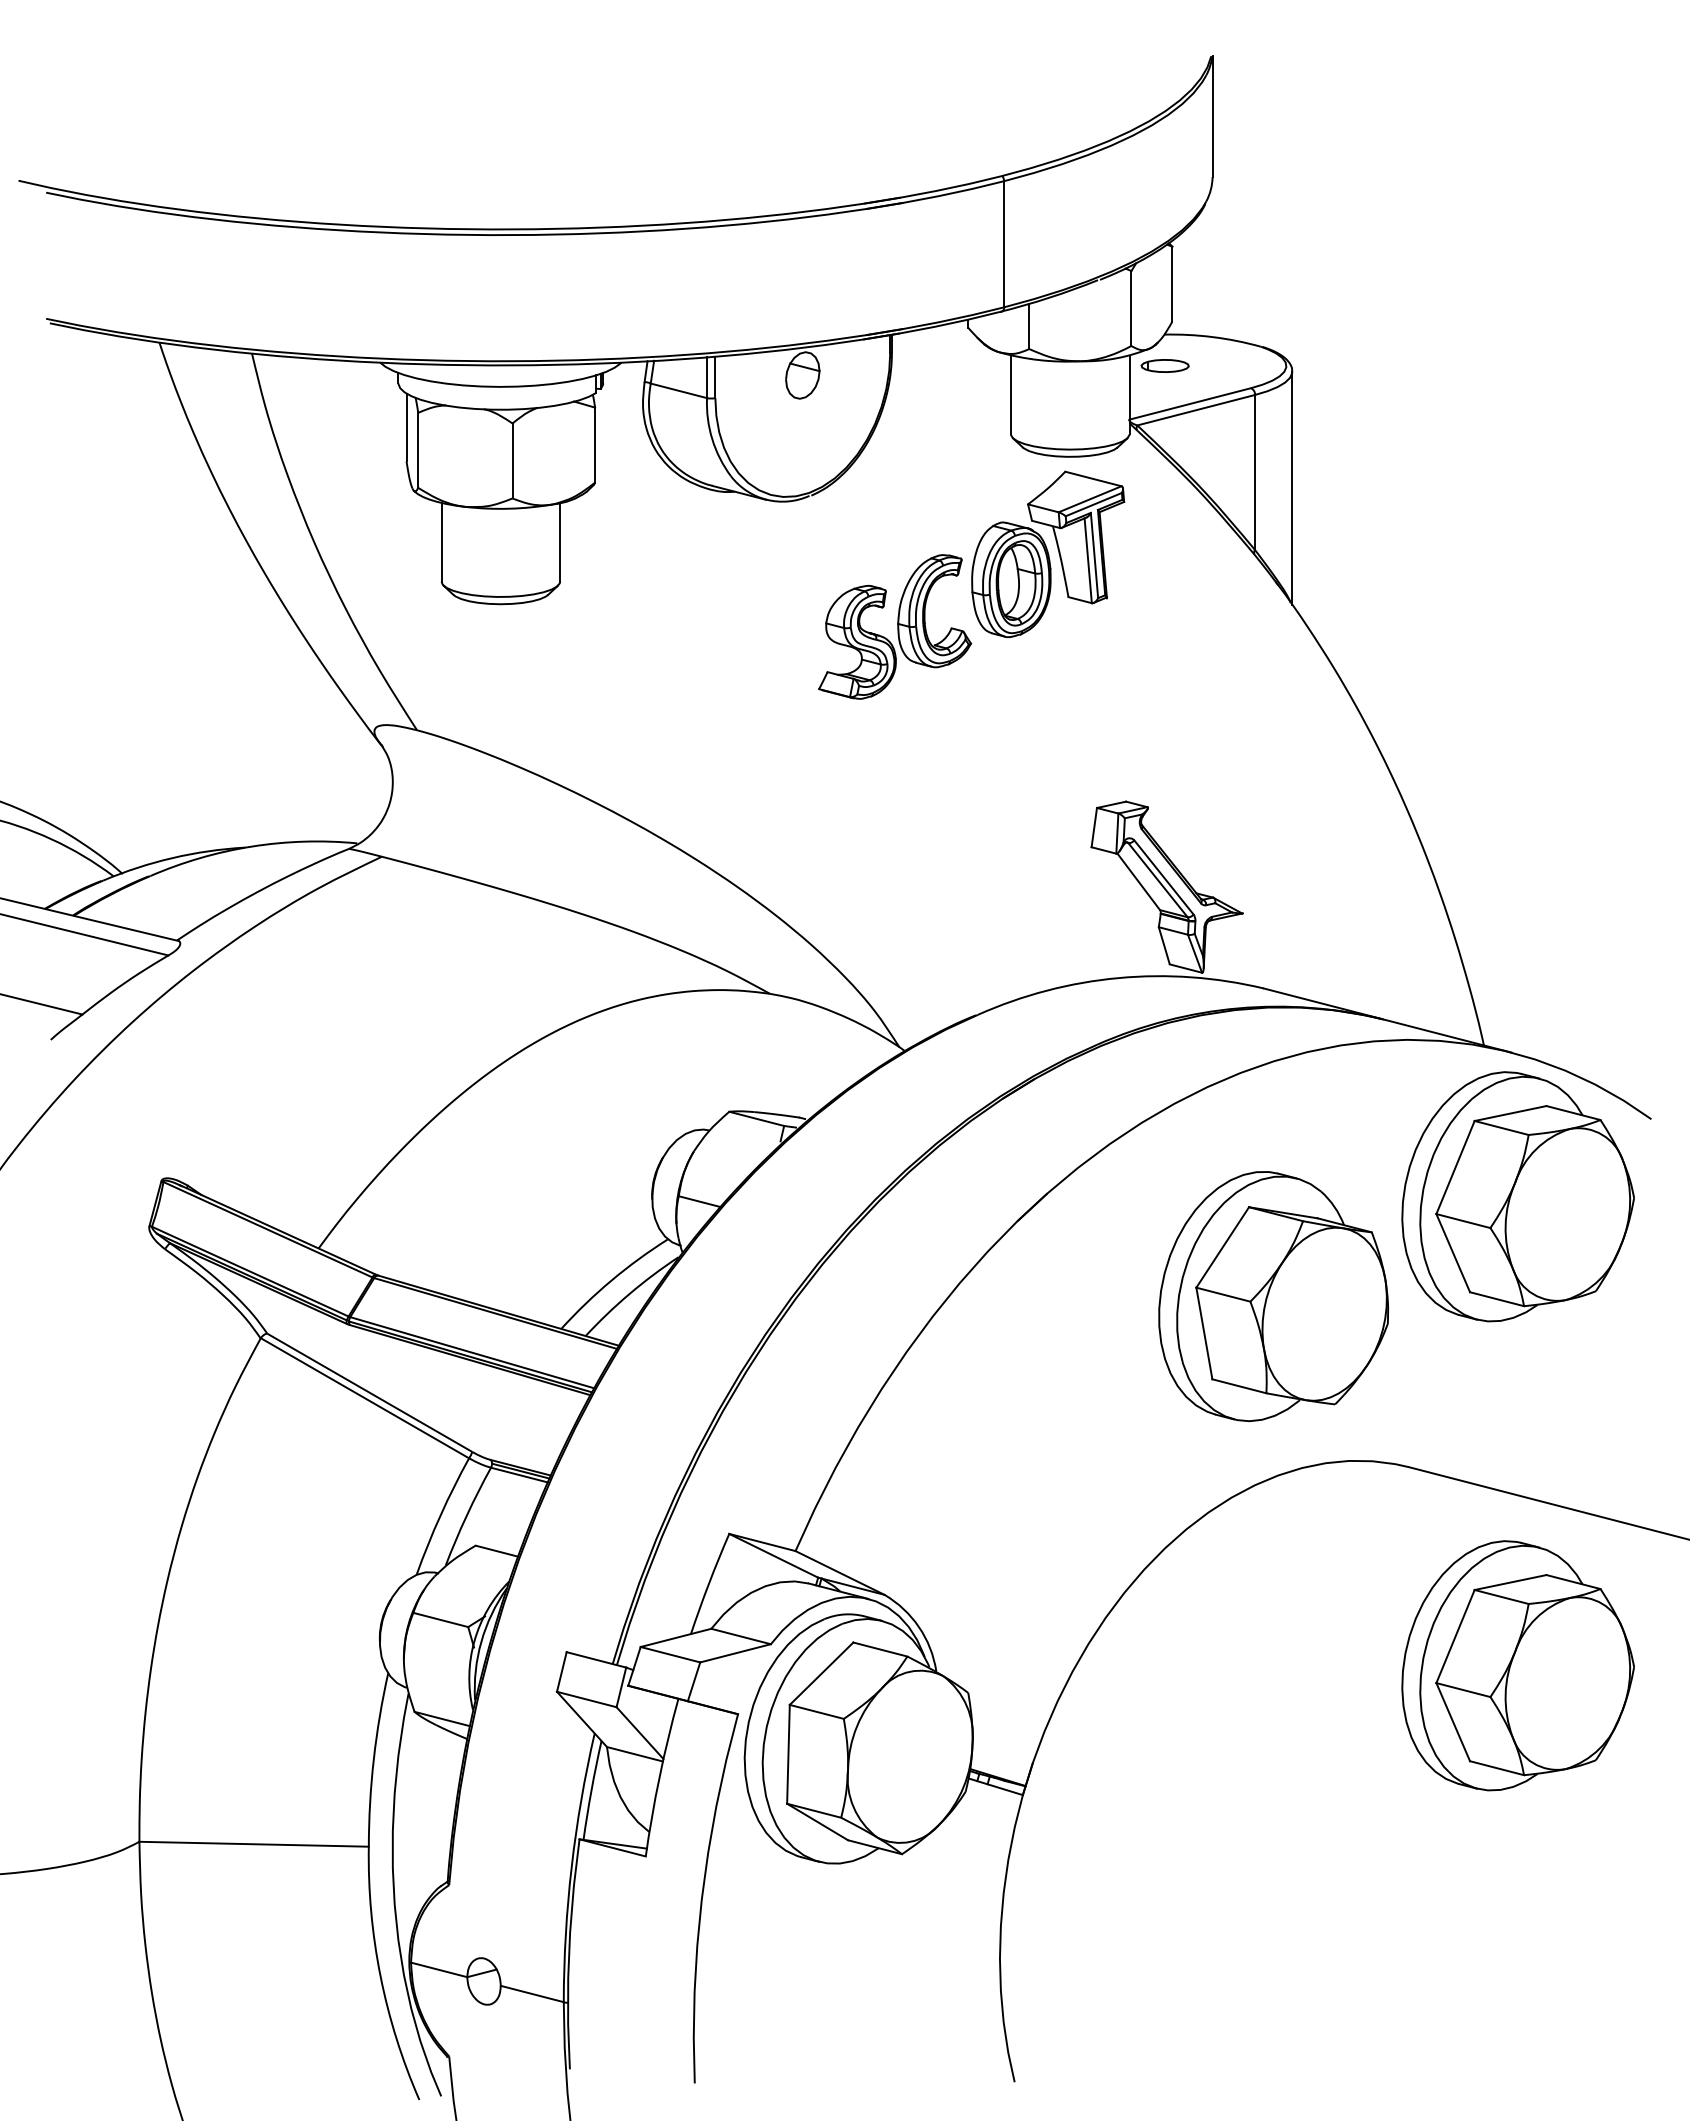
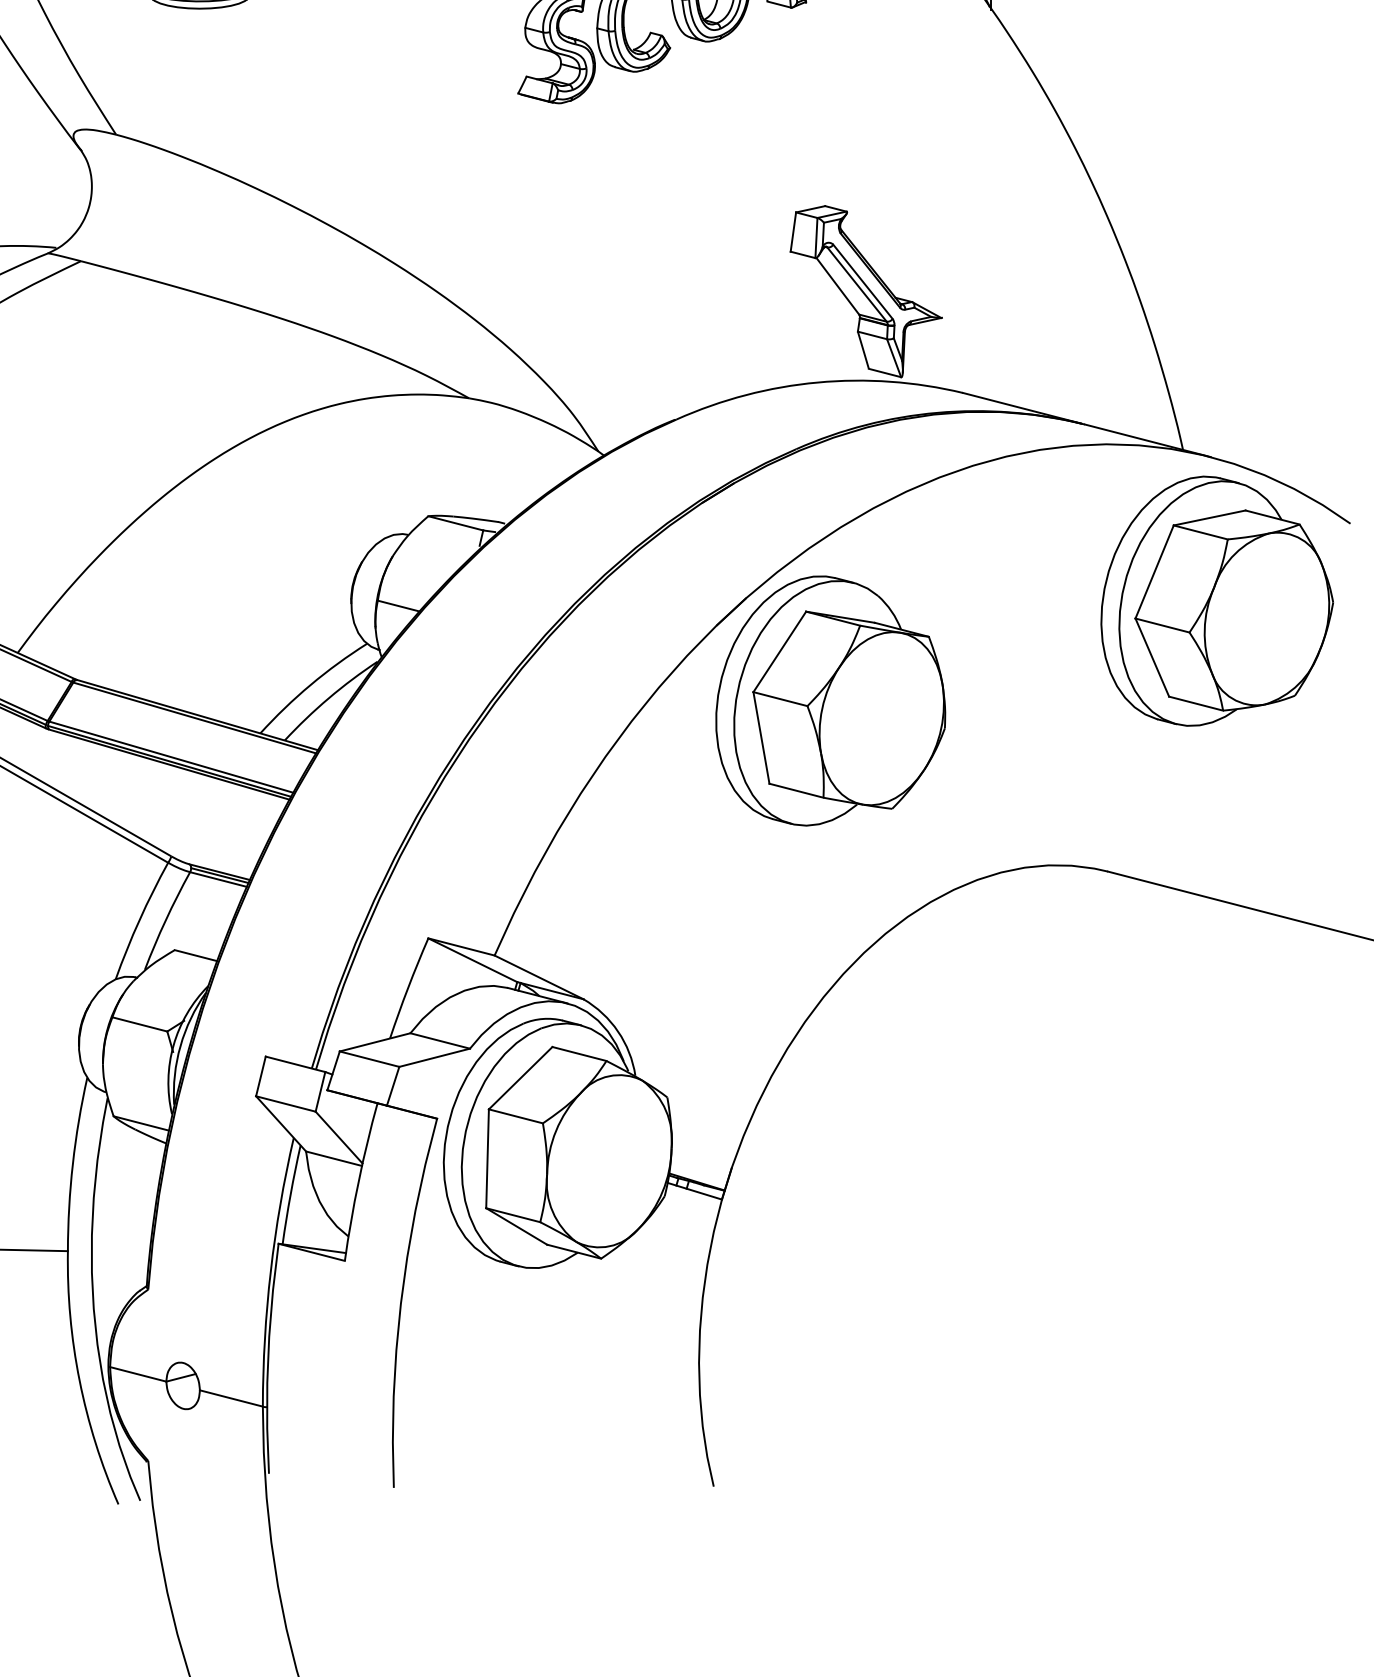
part: (1273, 1296) -> (830, 700), moved
part: (1517, 1665) -> (1216, 1069), removed

